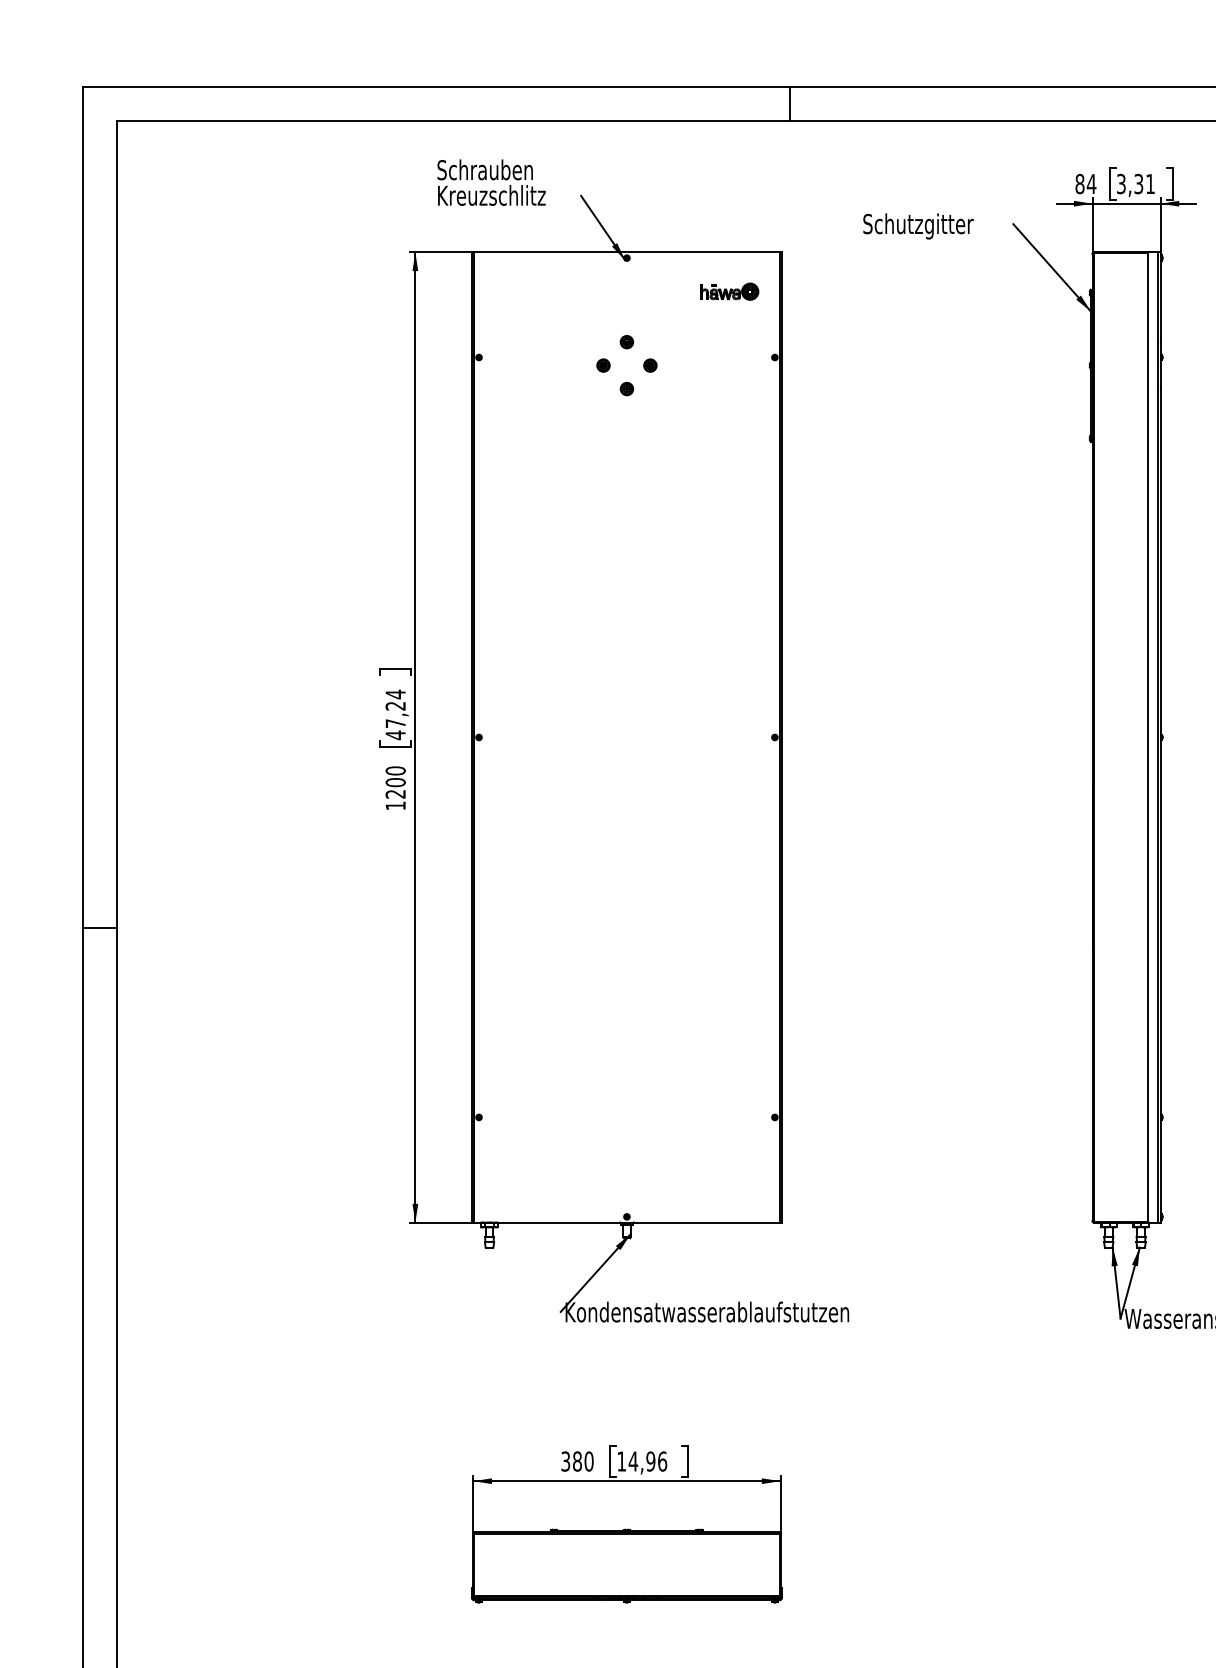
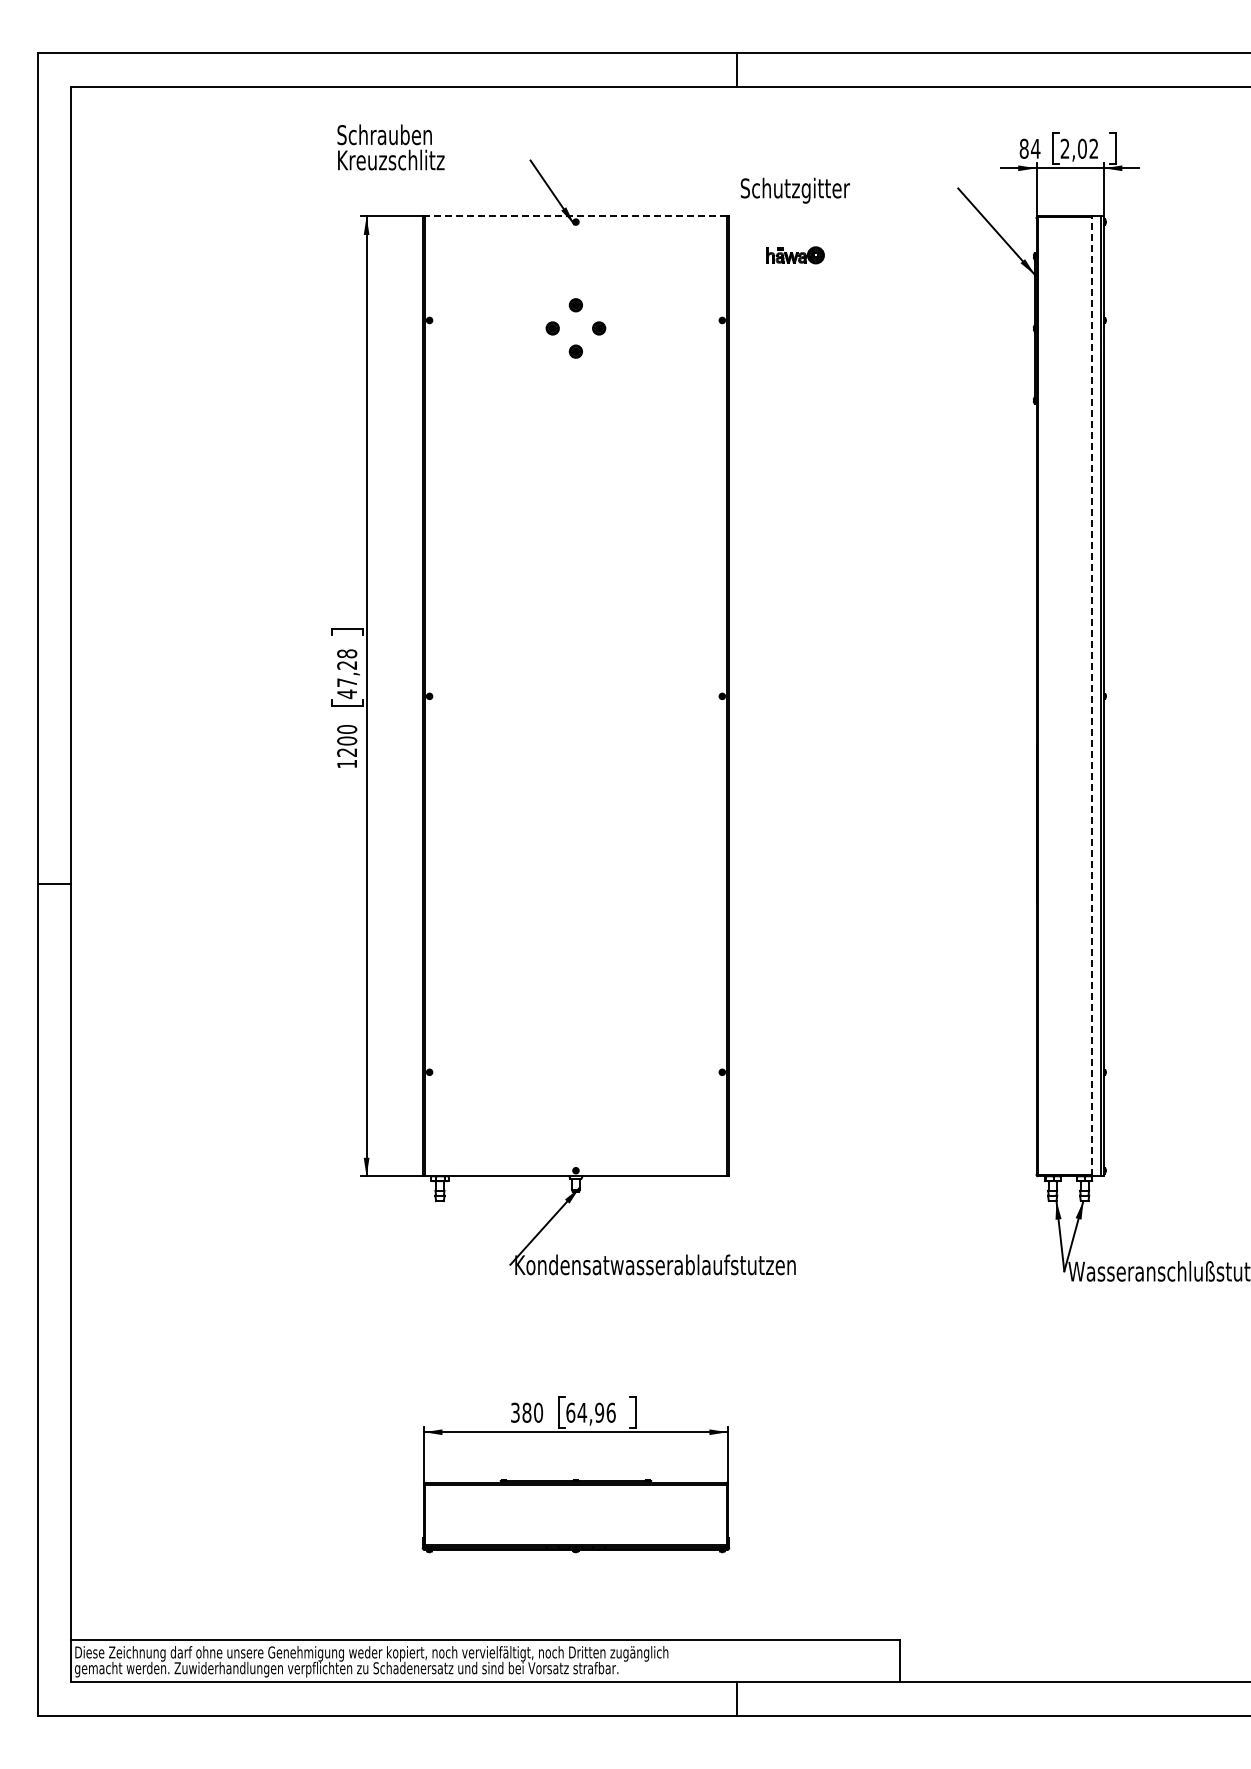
text: (491, 182) -> (390, 147), moved
text: (1135, 183) -> (1079, 148), 3,31 -> 2,02
text: (917, 226) -> (794, 190), moved
line: (626, 252) -> (575, 216), solid -> dashed
part: (729, 291) -> (795, 255), moved
text: (396, 694) -> (347, 653), 47,24 -> 47,28
line: (1148, 737) -> (1091, 696), solid -> dashed
text: (621, 1461) -> (570, 1412), 14,96 -> 64,96

